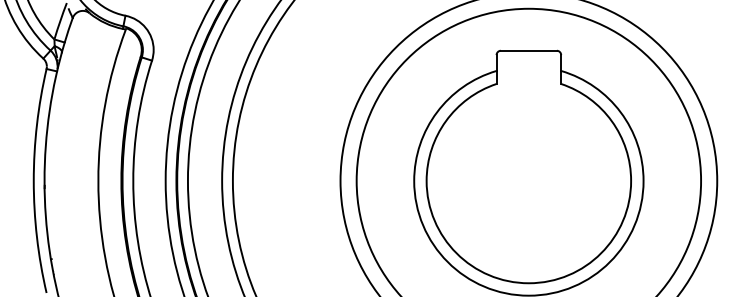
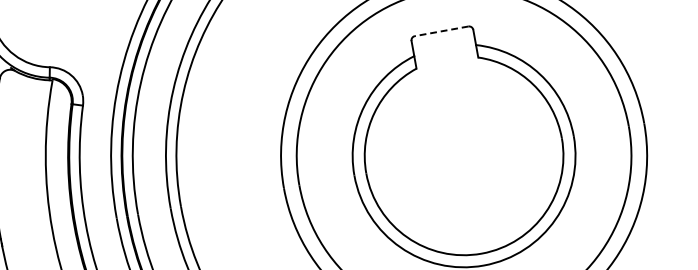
line: (528, 50) -> (441, 31), solid -> dashed

